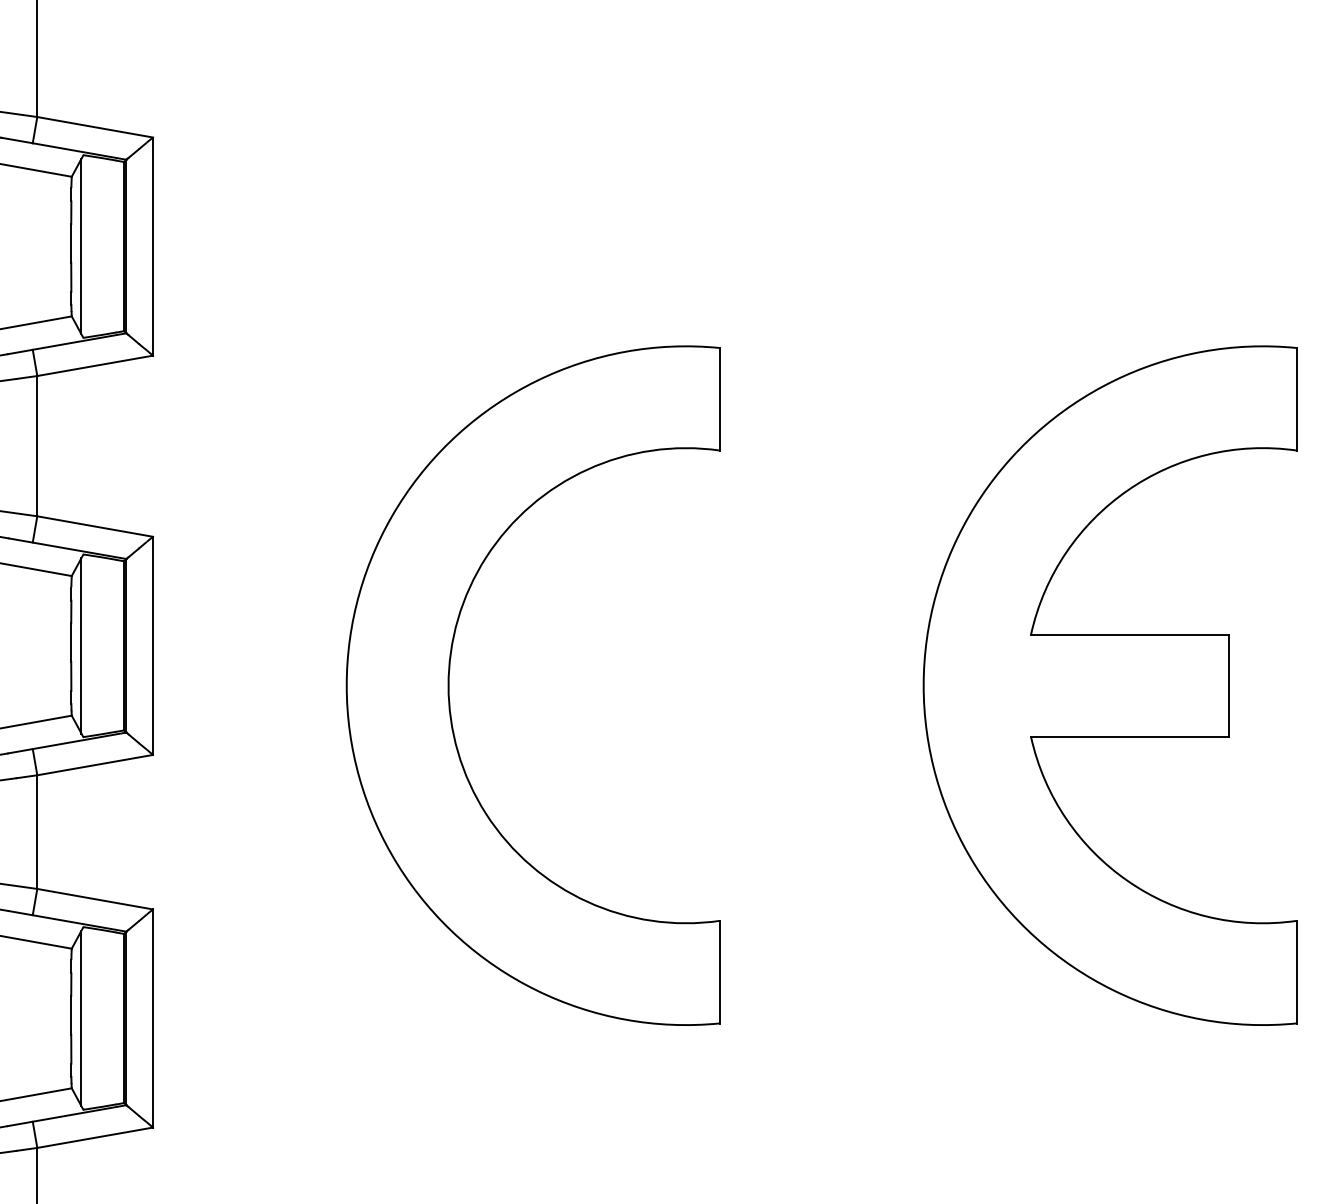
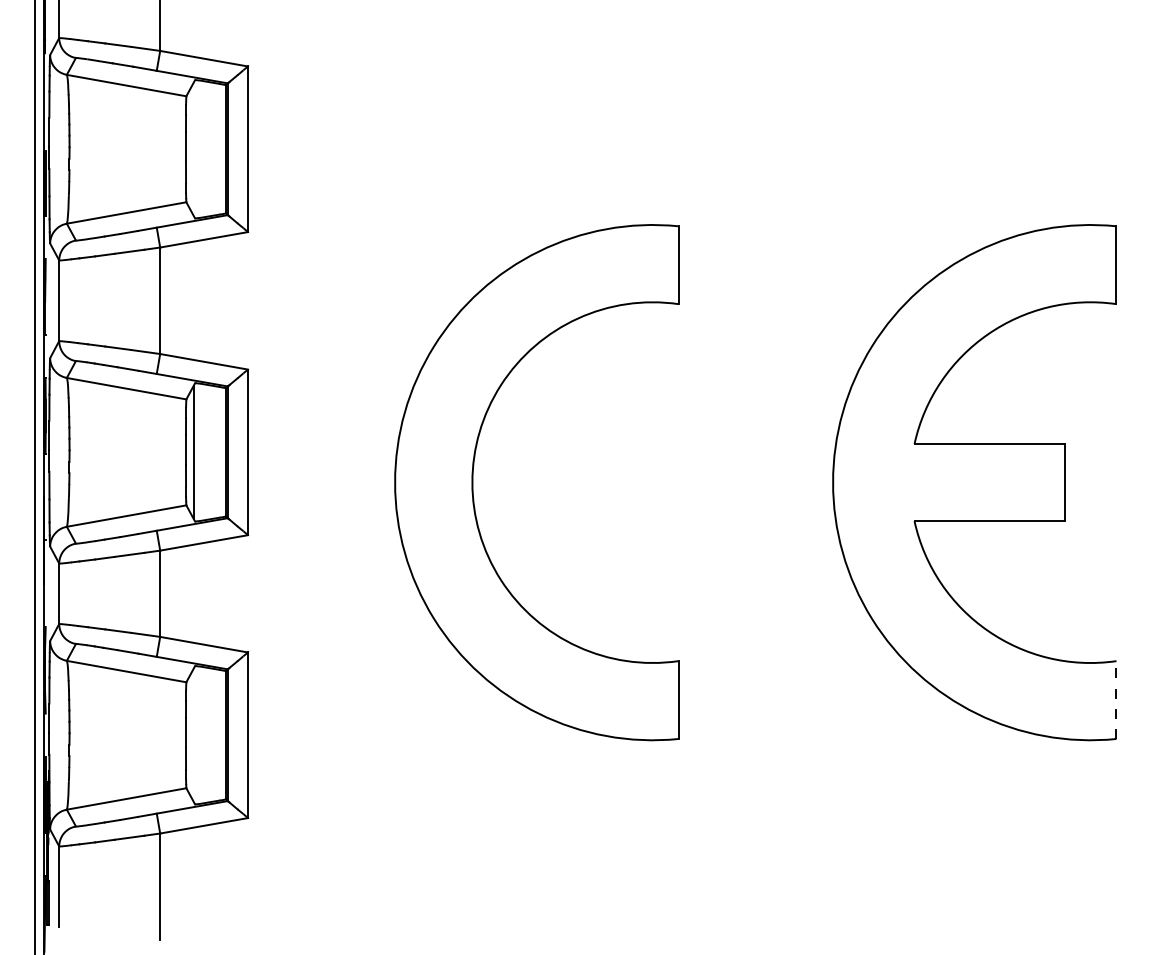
line: (81, 245) -> (193, 148), removed
line: (1297, 972) -> (1116, 700), solid -> dashed
line: (81, 1017) -> (193, 734), removed

